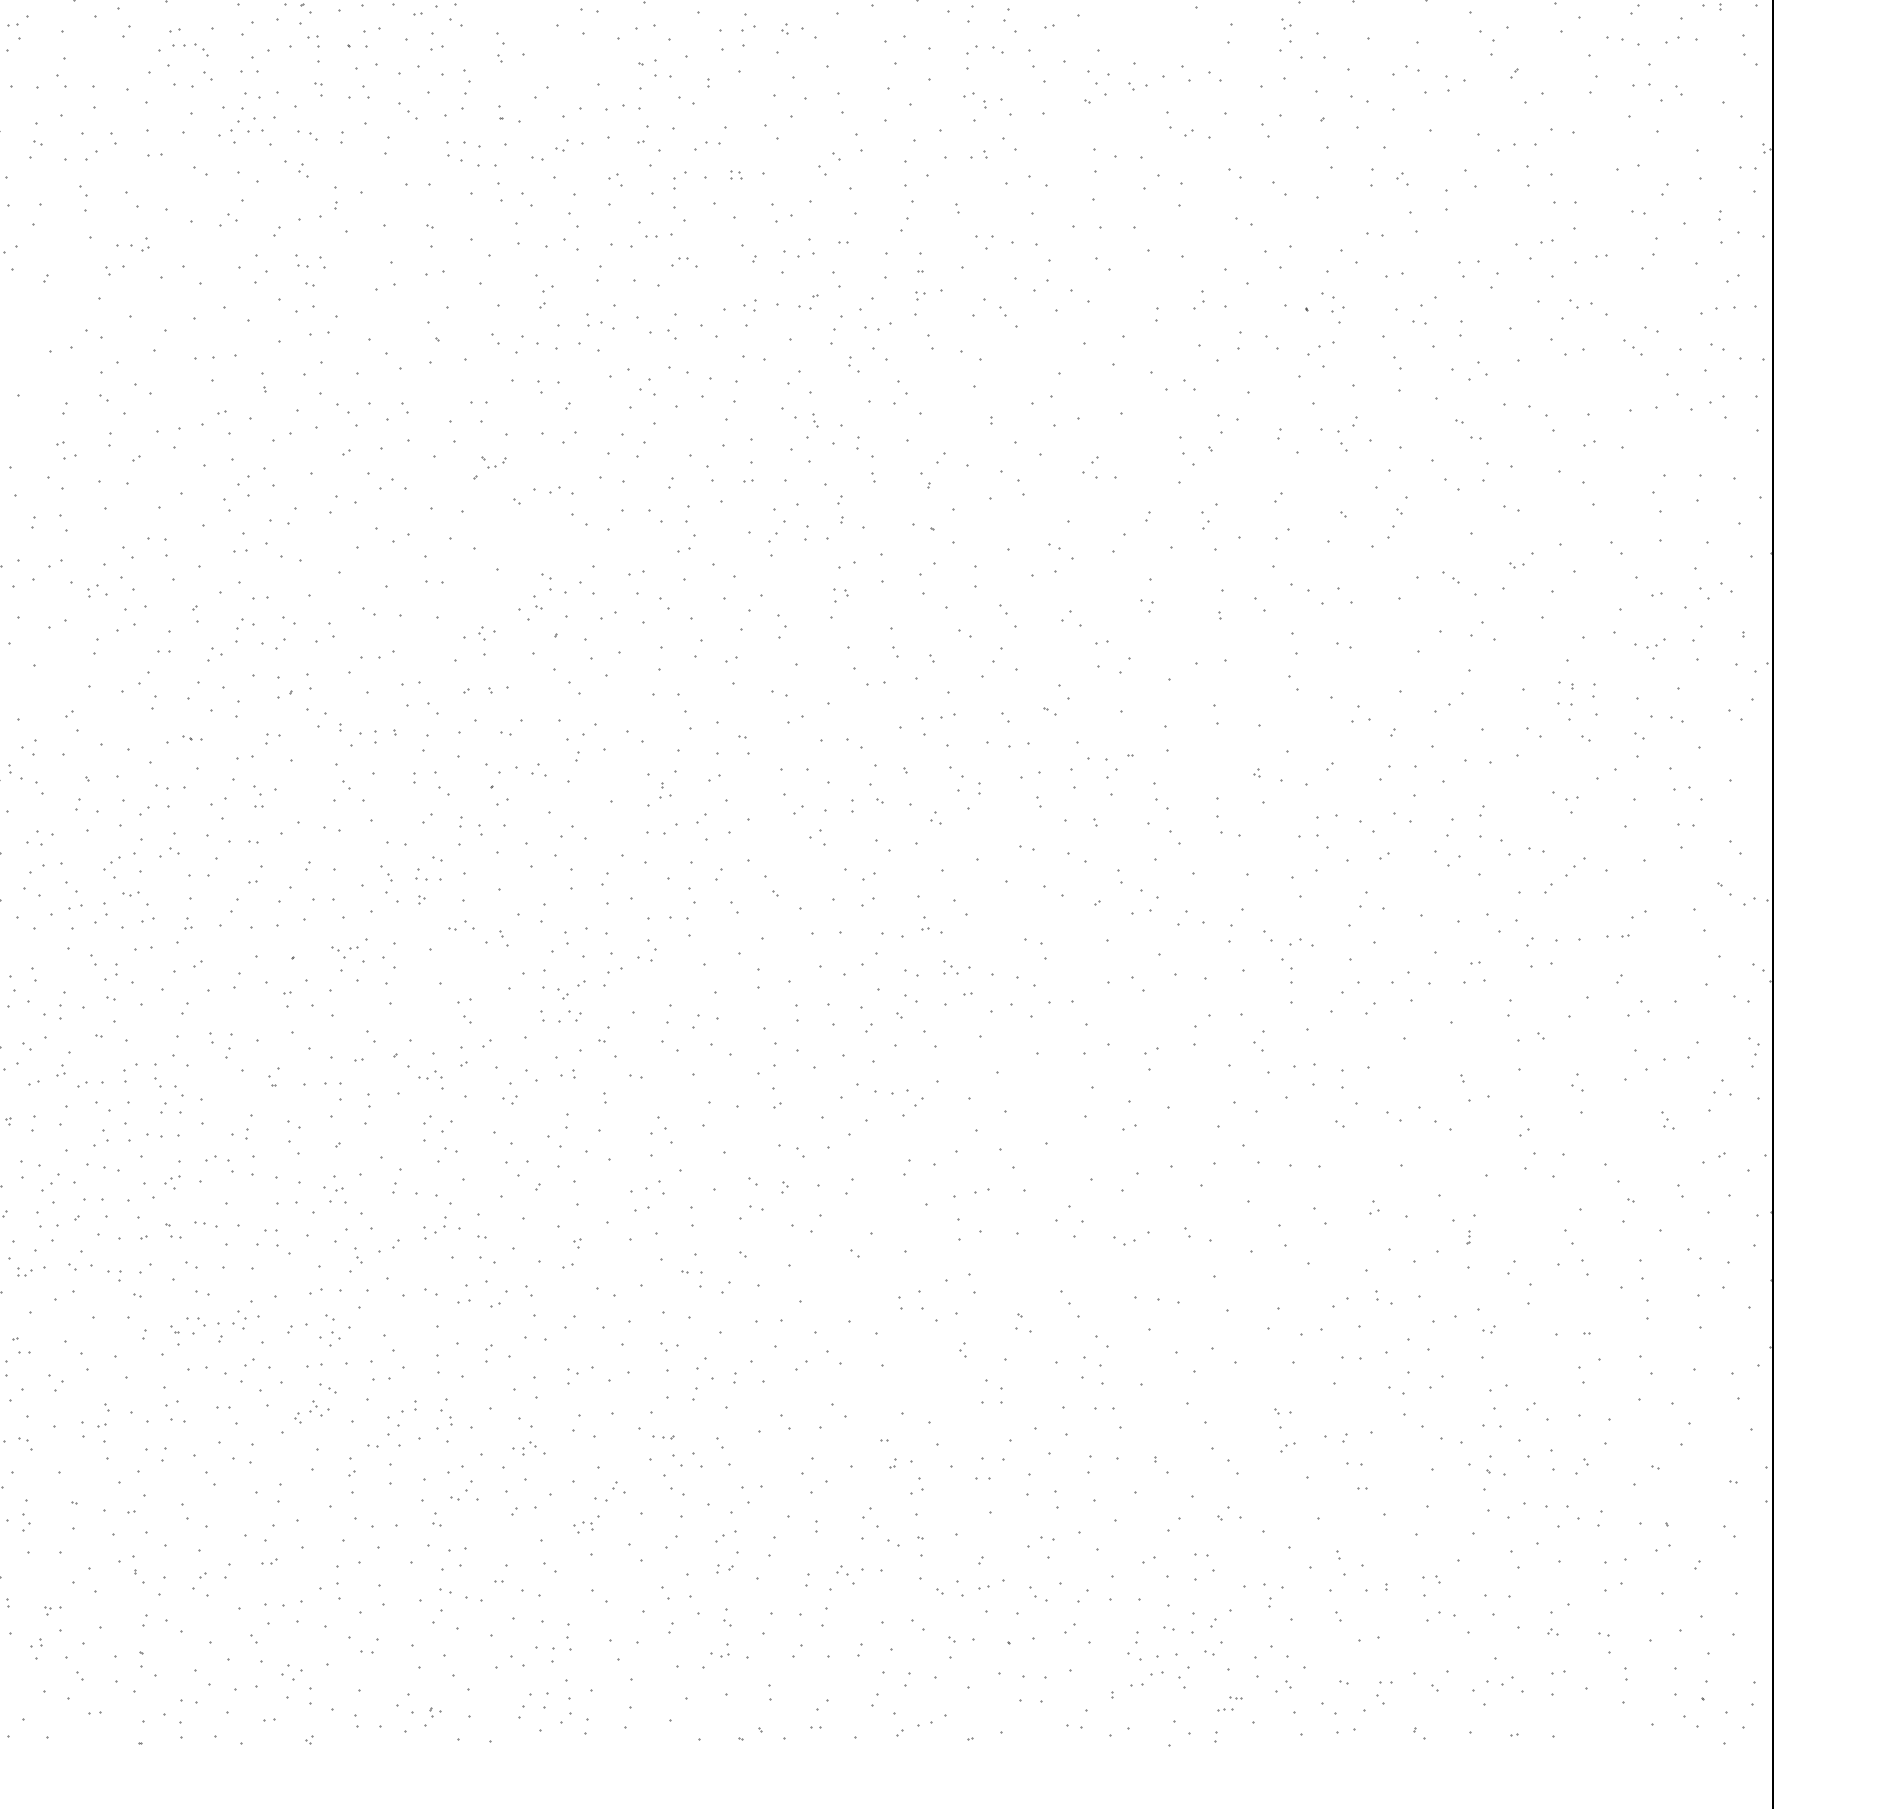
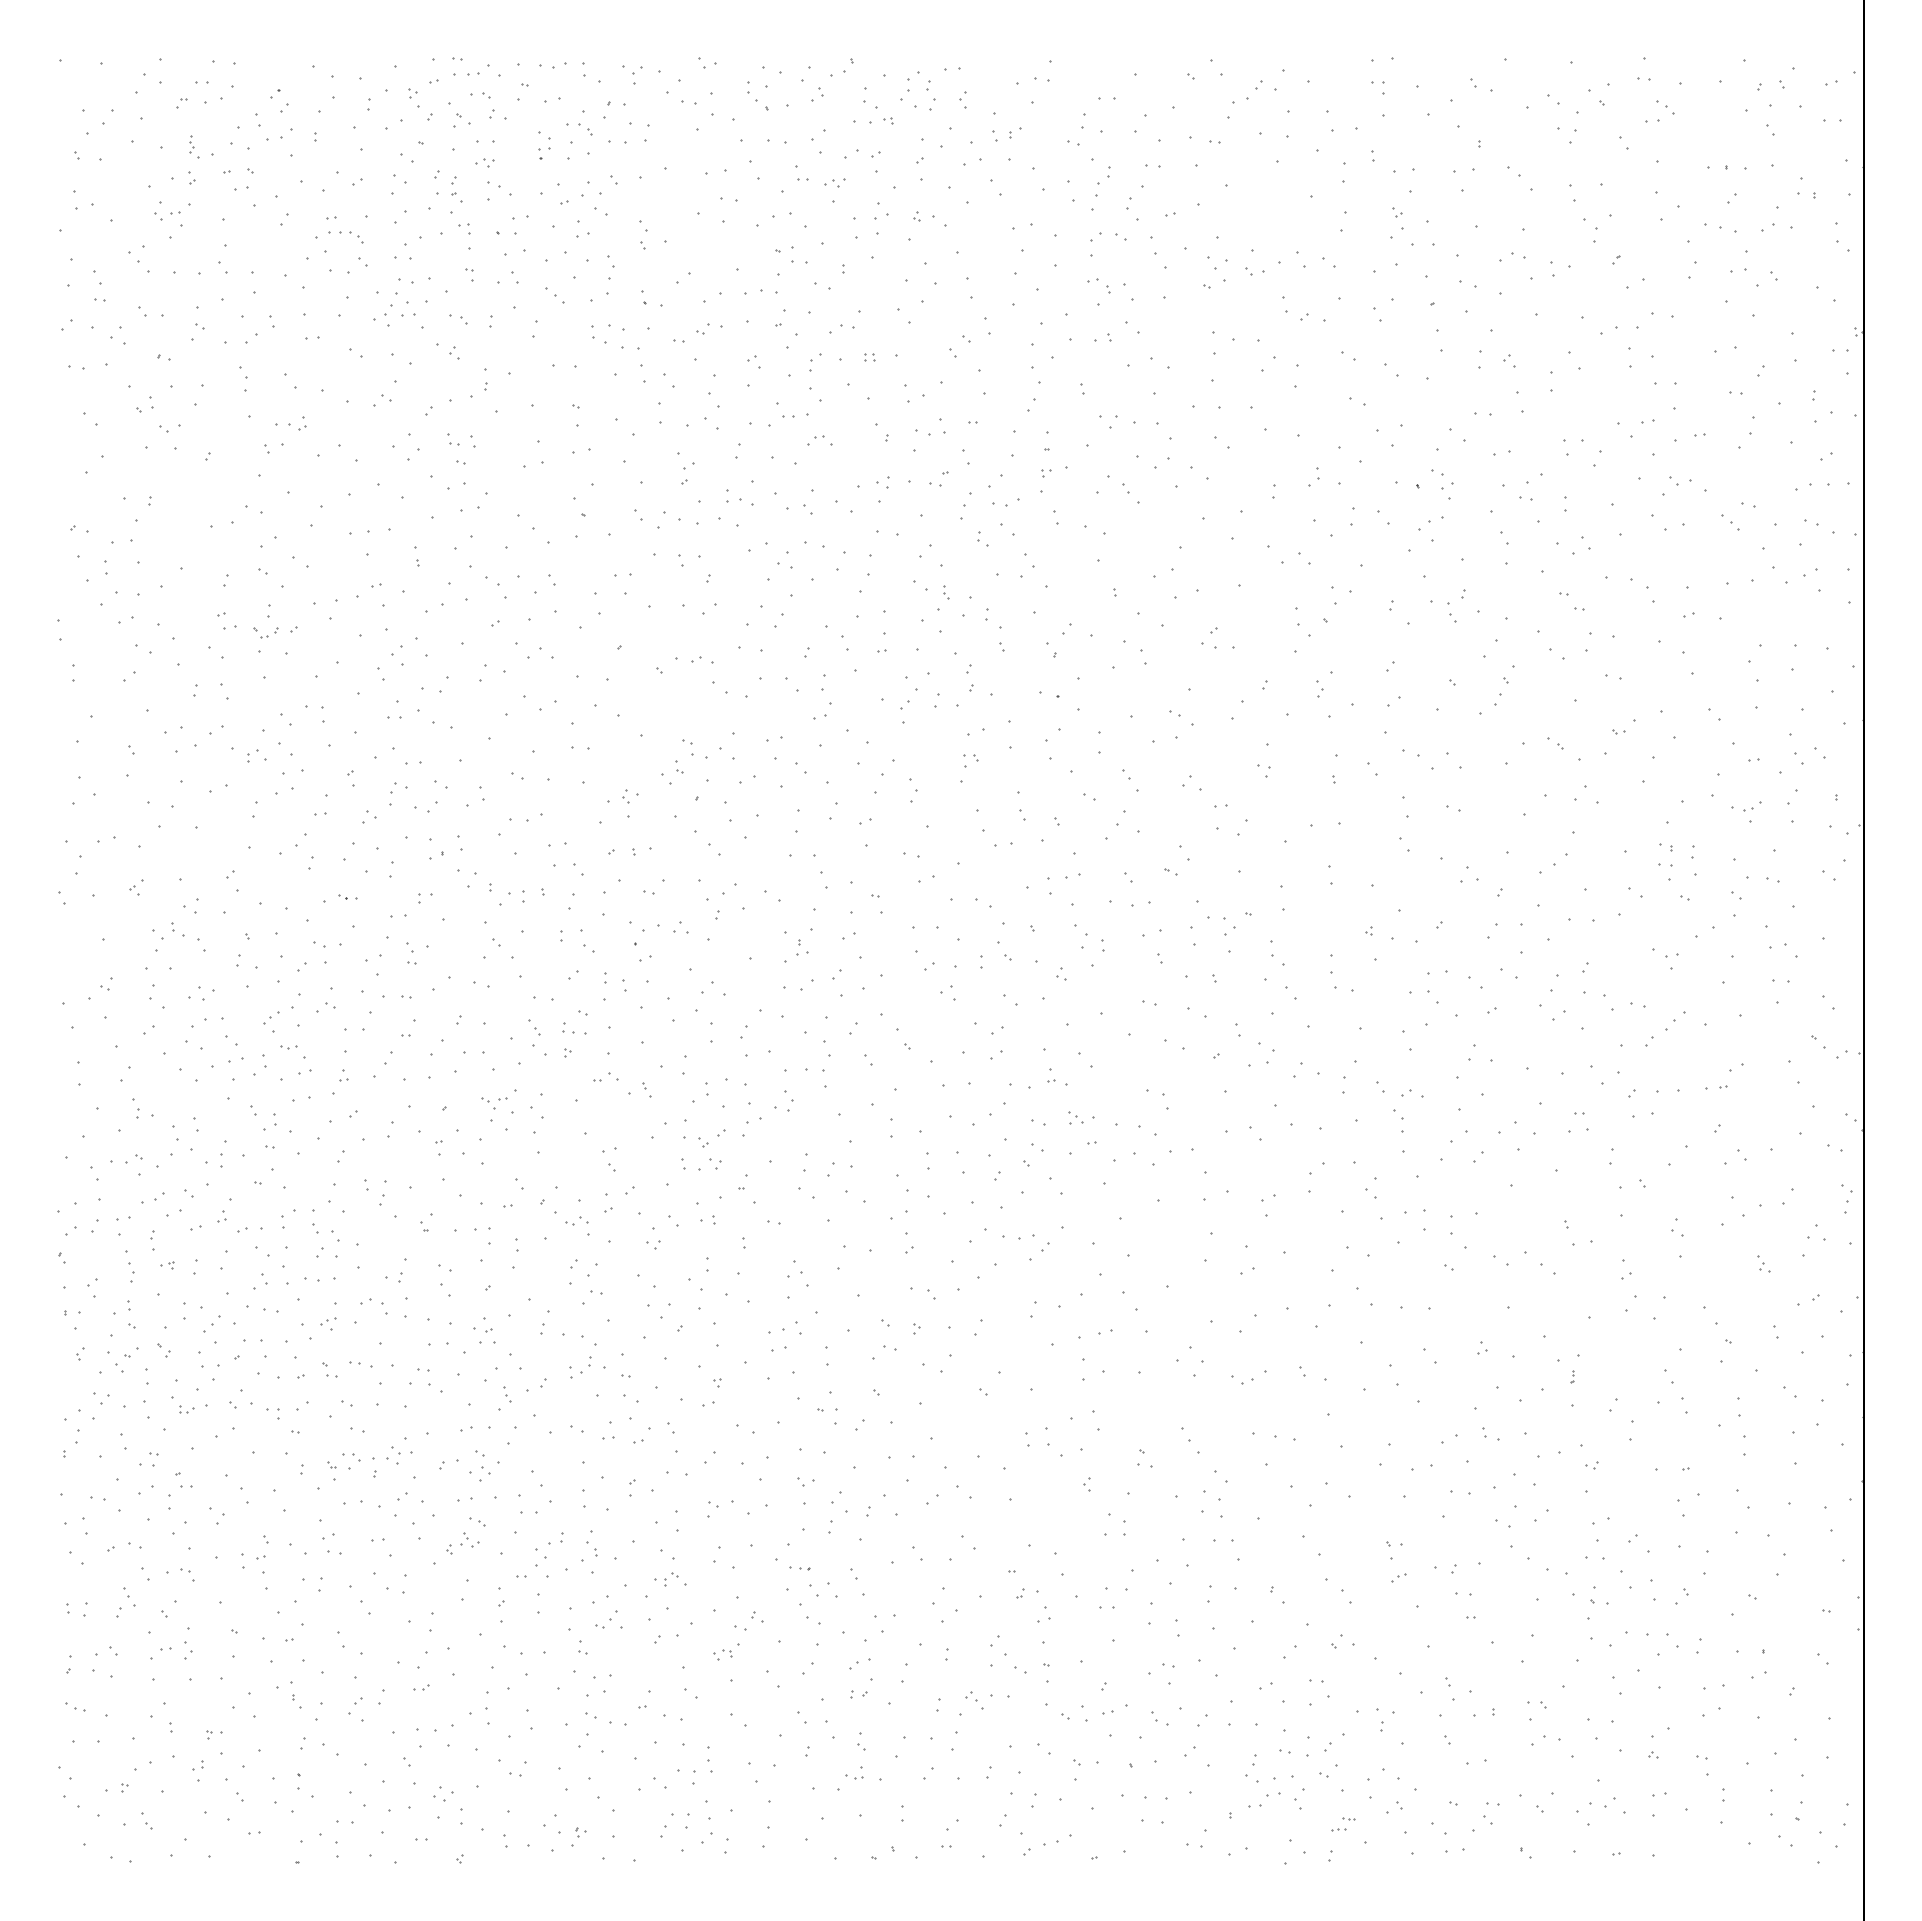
part: (493, 462) -> (265, 632), moved

